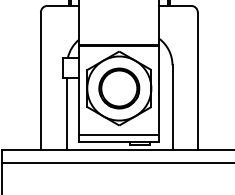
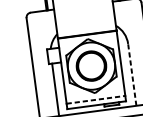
line: (172, 107) -> (132, 74), solid -> dashed
line: (119, 134) -> (96, 99), solid -> dashed

